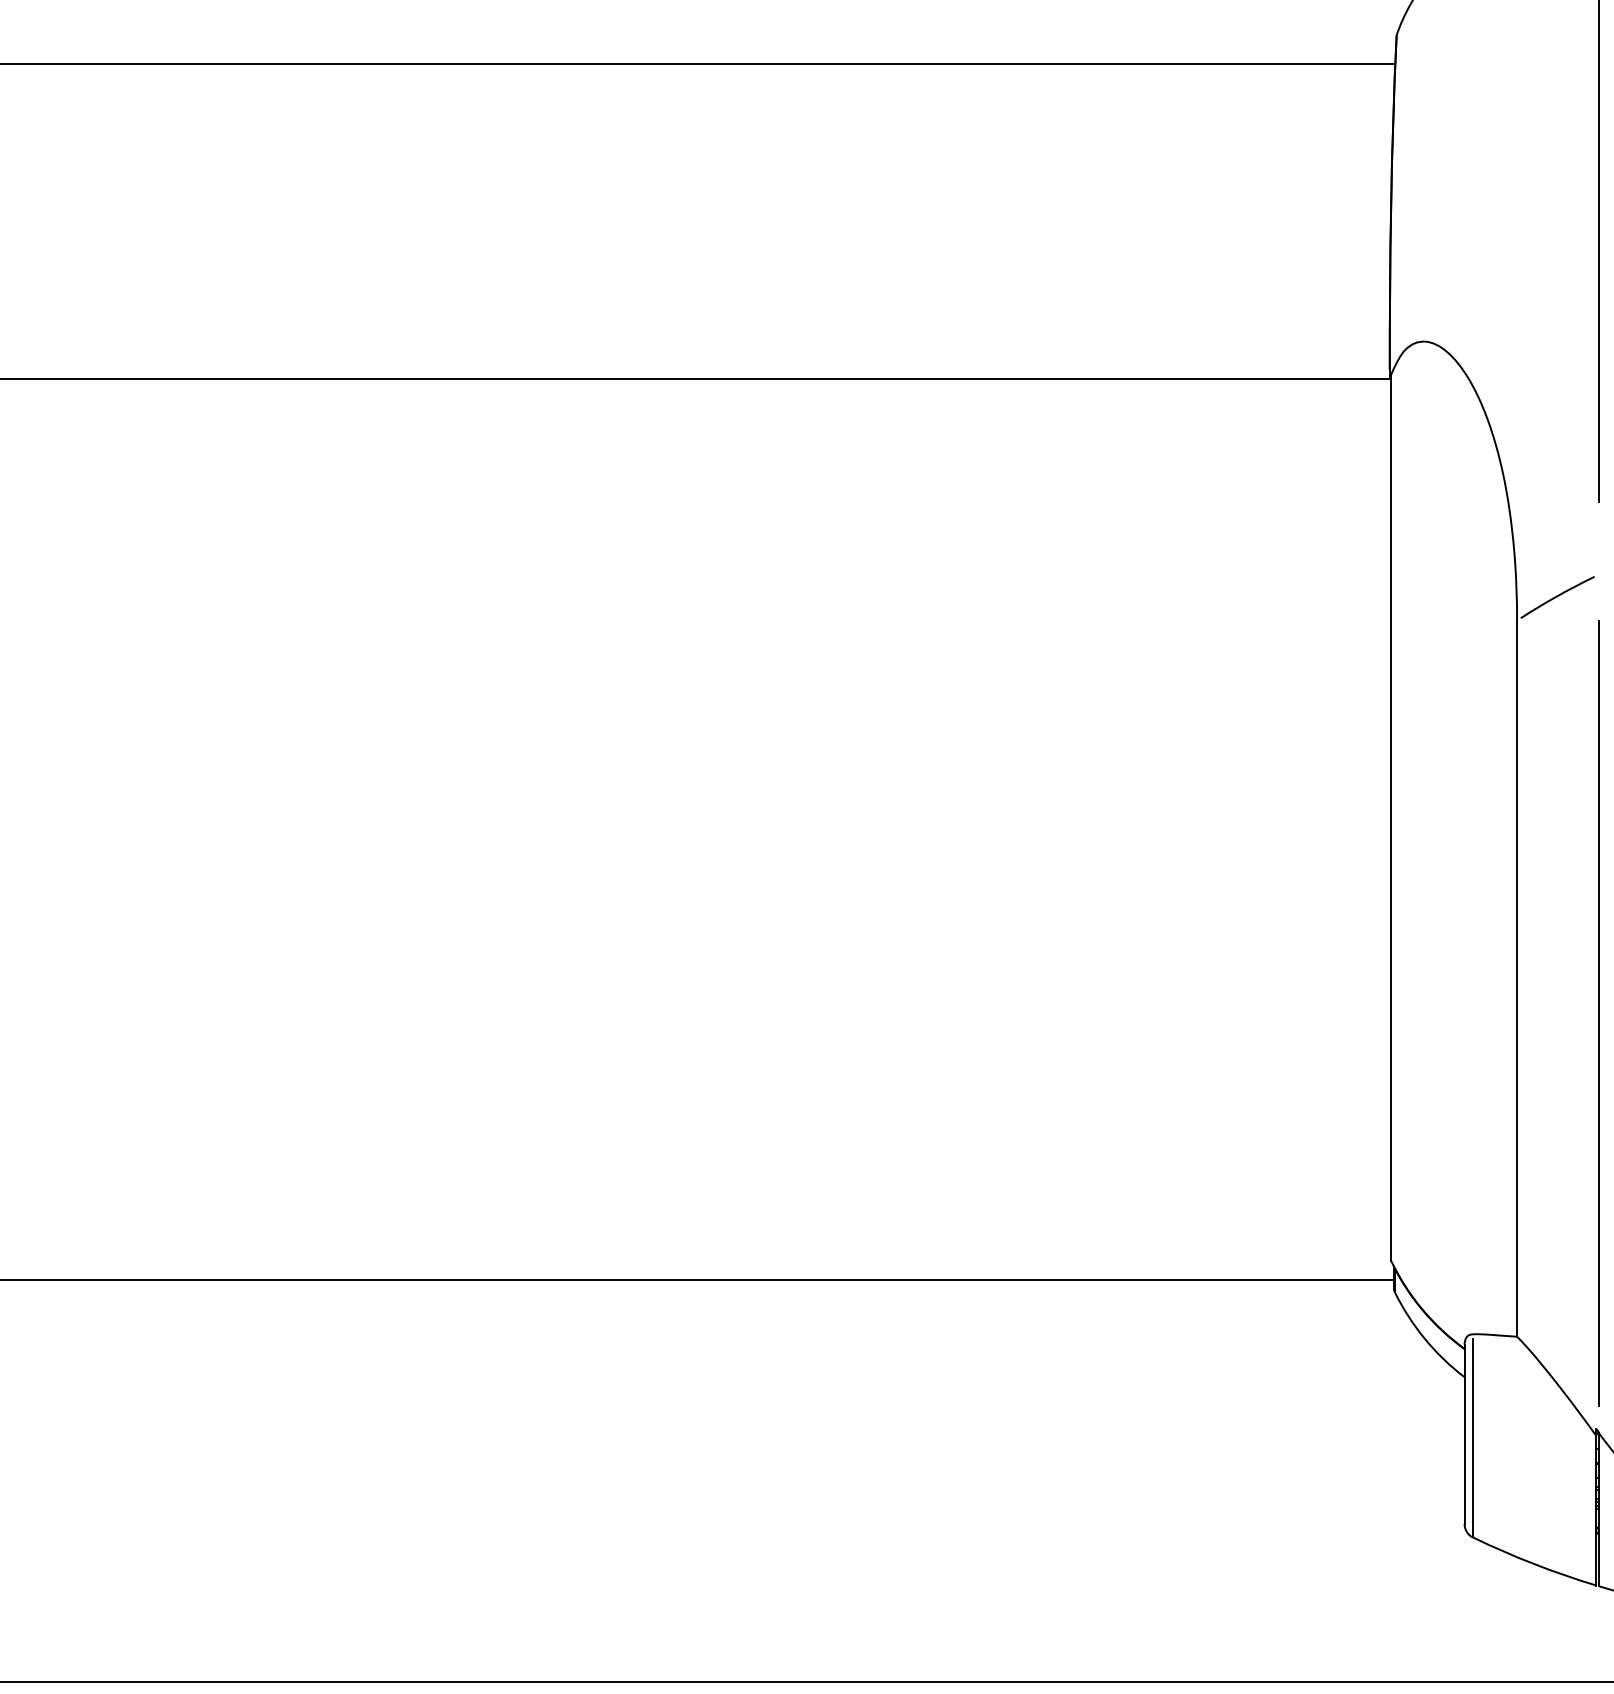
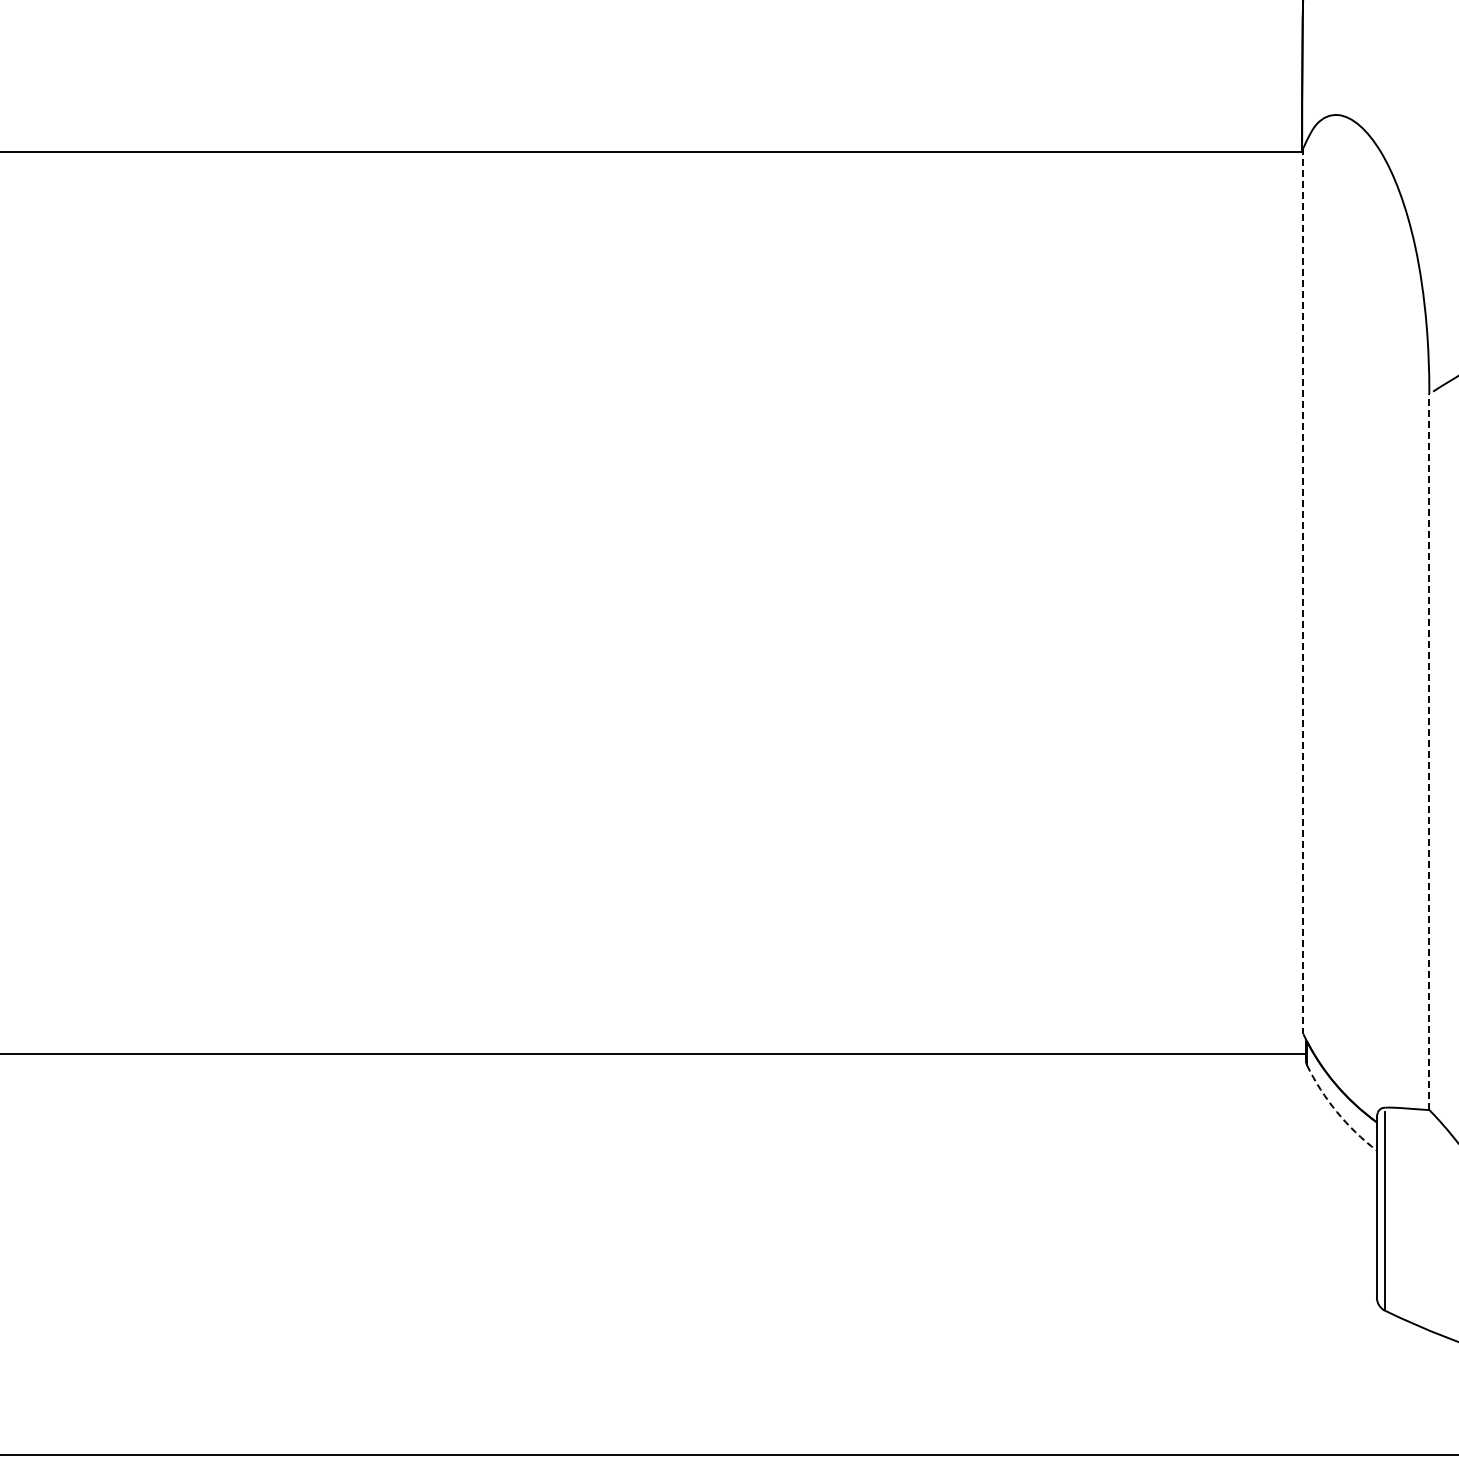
line: (1391, 818) -> (1303, 591), solid -> dashed
line: (1517, 978) -> (1429, 751), solid -> dashed
arc: (1424, 1338) -> (1336, 1111), solid -> dashed

